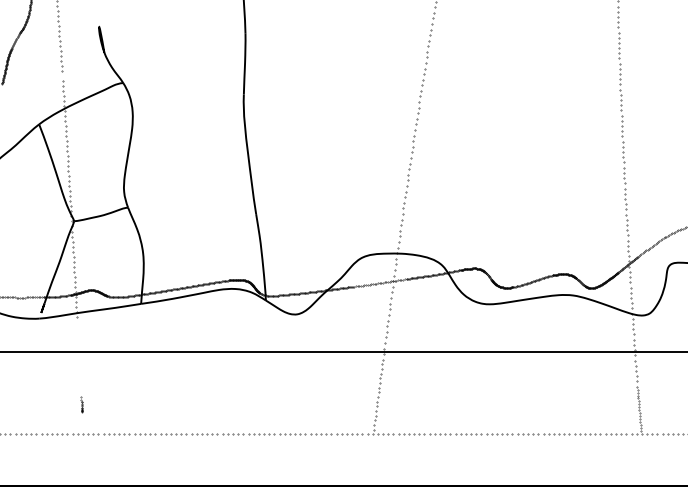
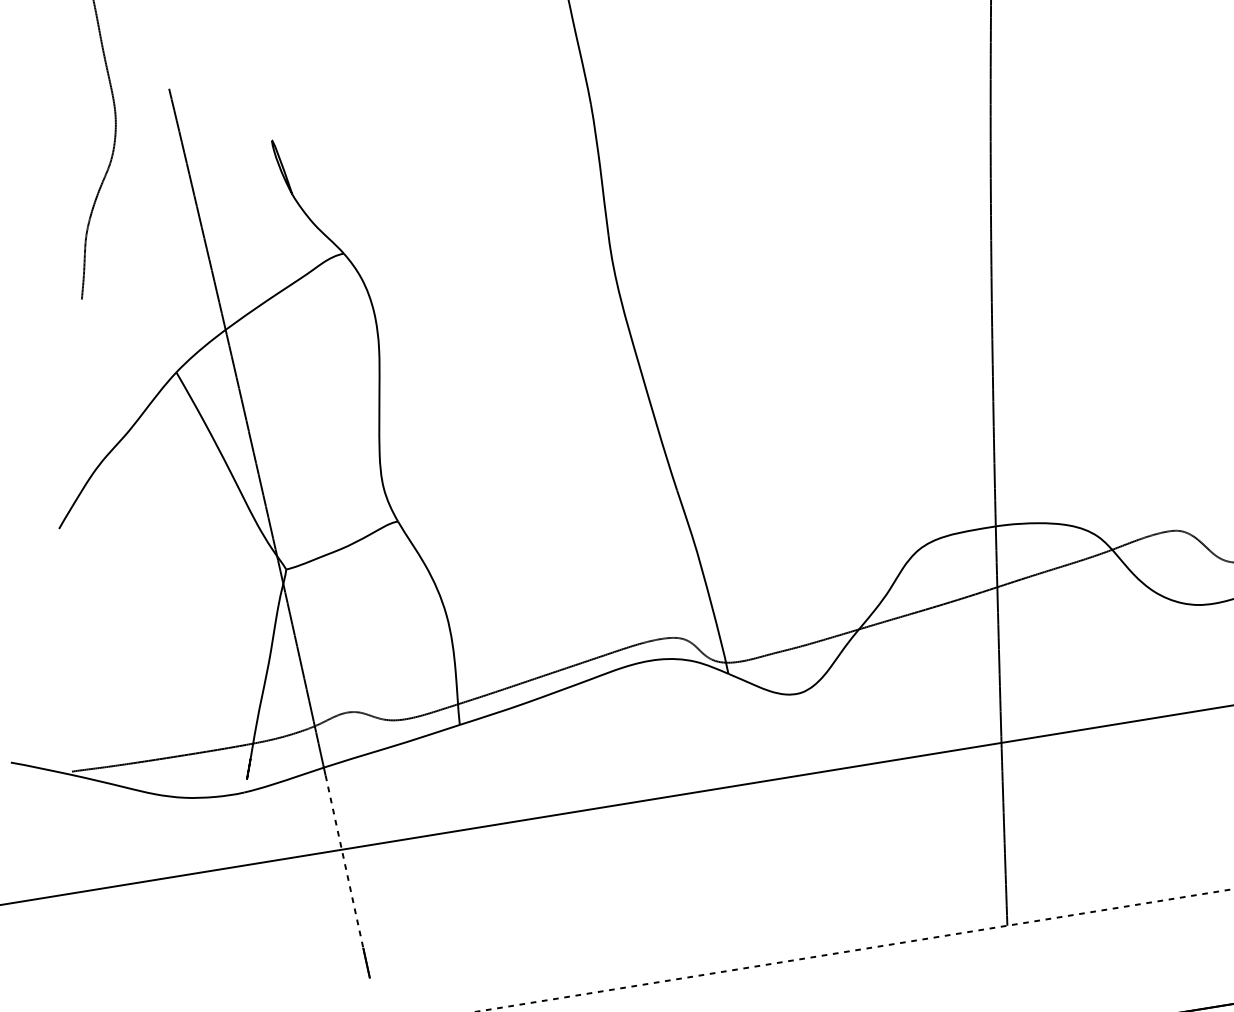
line: (78, 356) -> (342, 860), added

